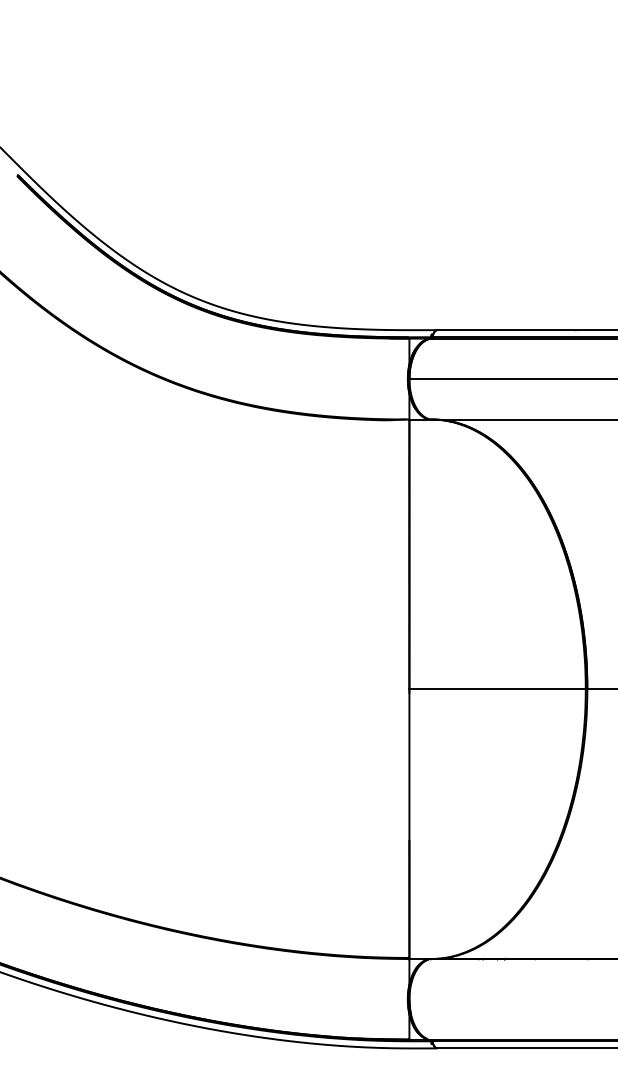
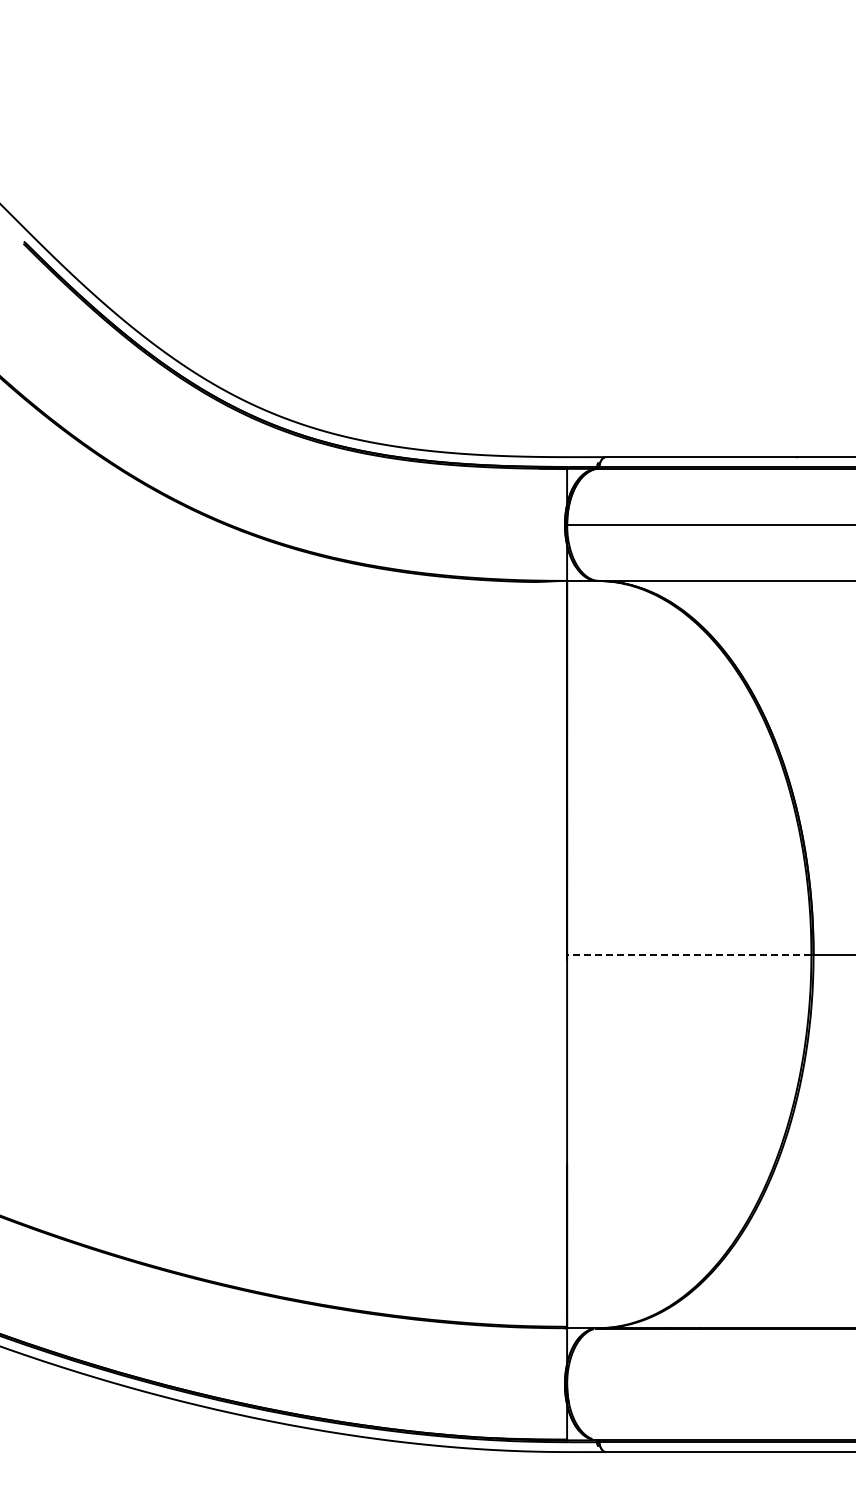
line: (497, 689) -> (688, 954), solid -> dashed

